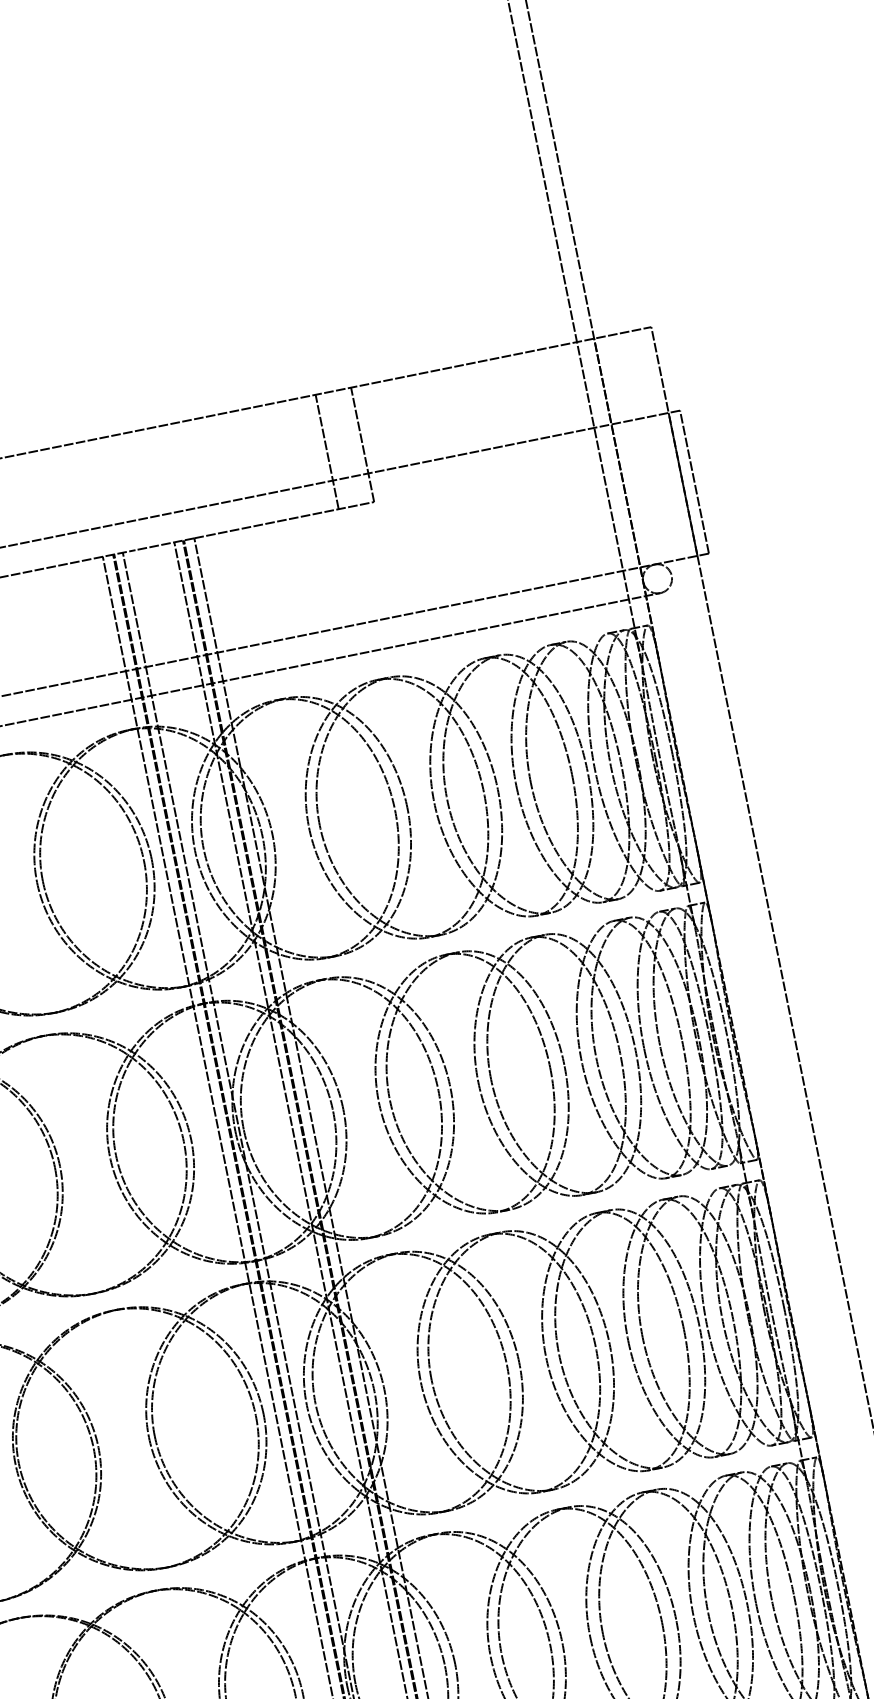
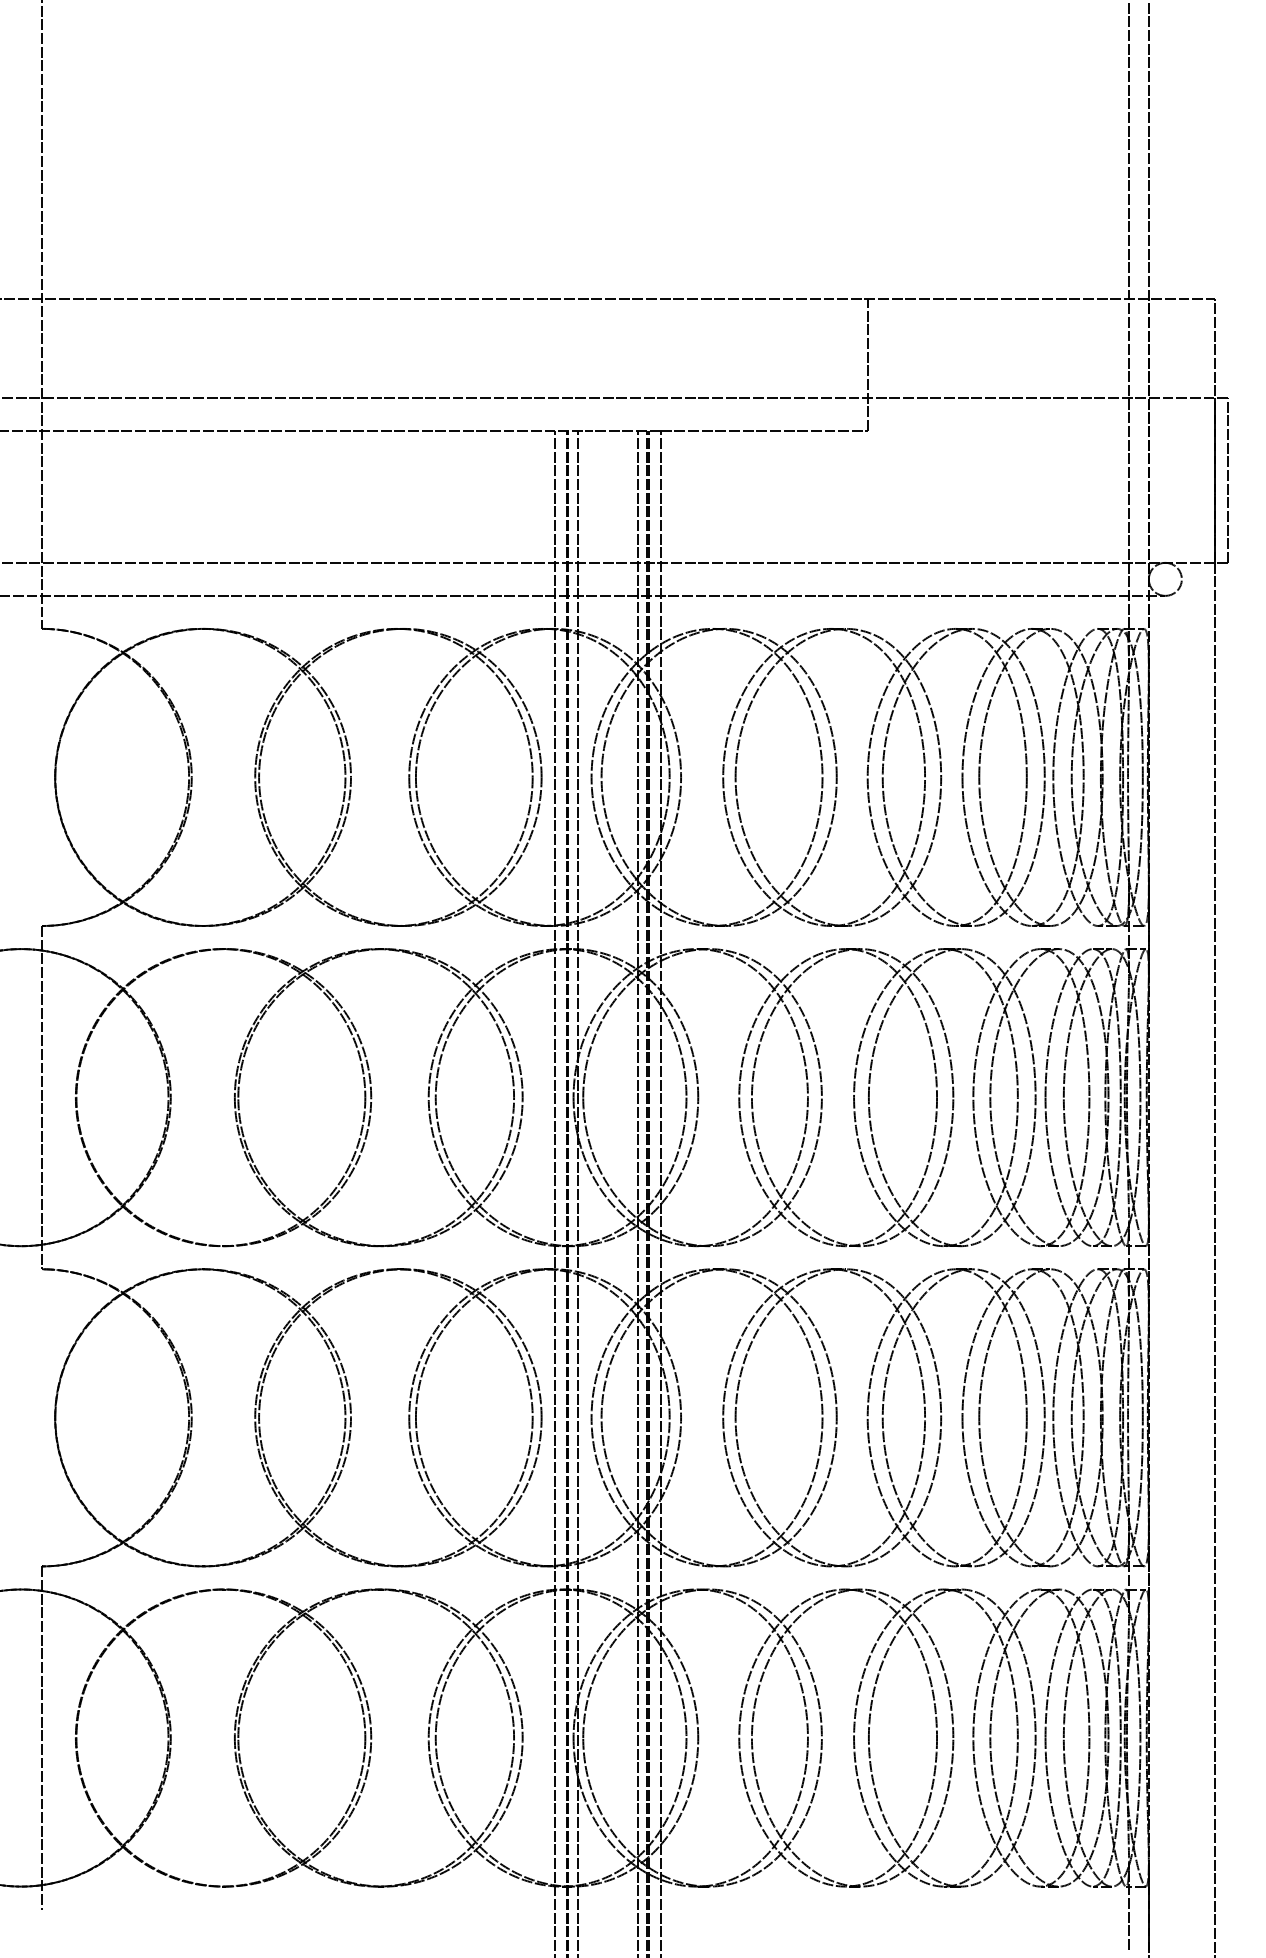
line: (327, 451) -> (827, 364), removed

